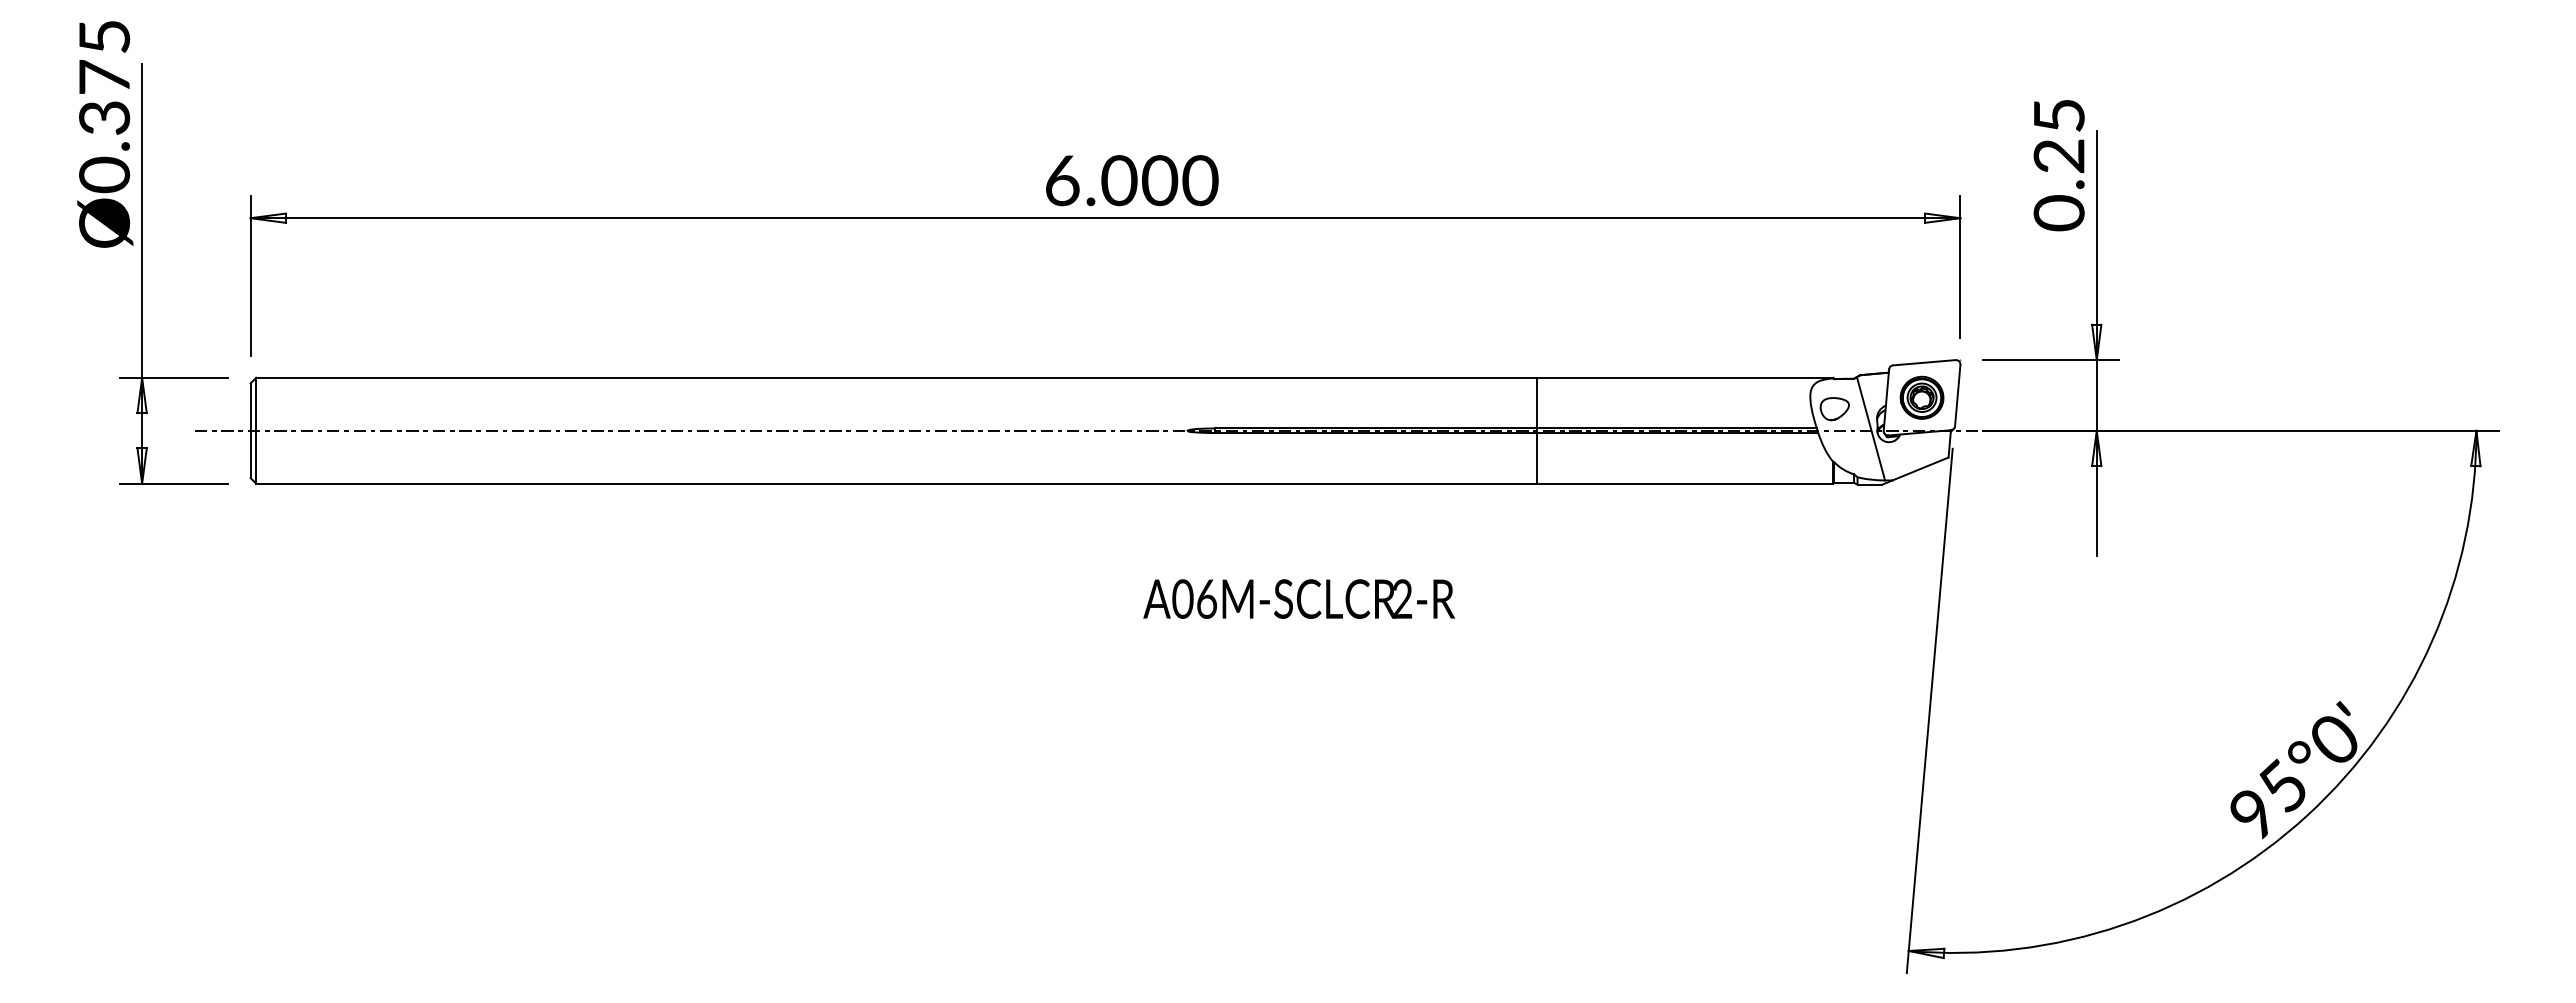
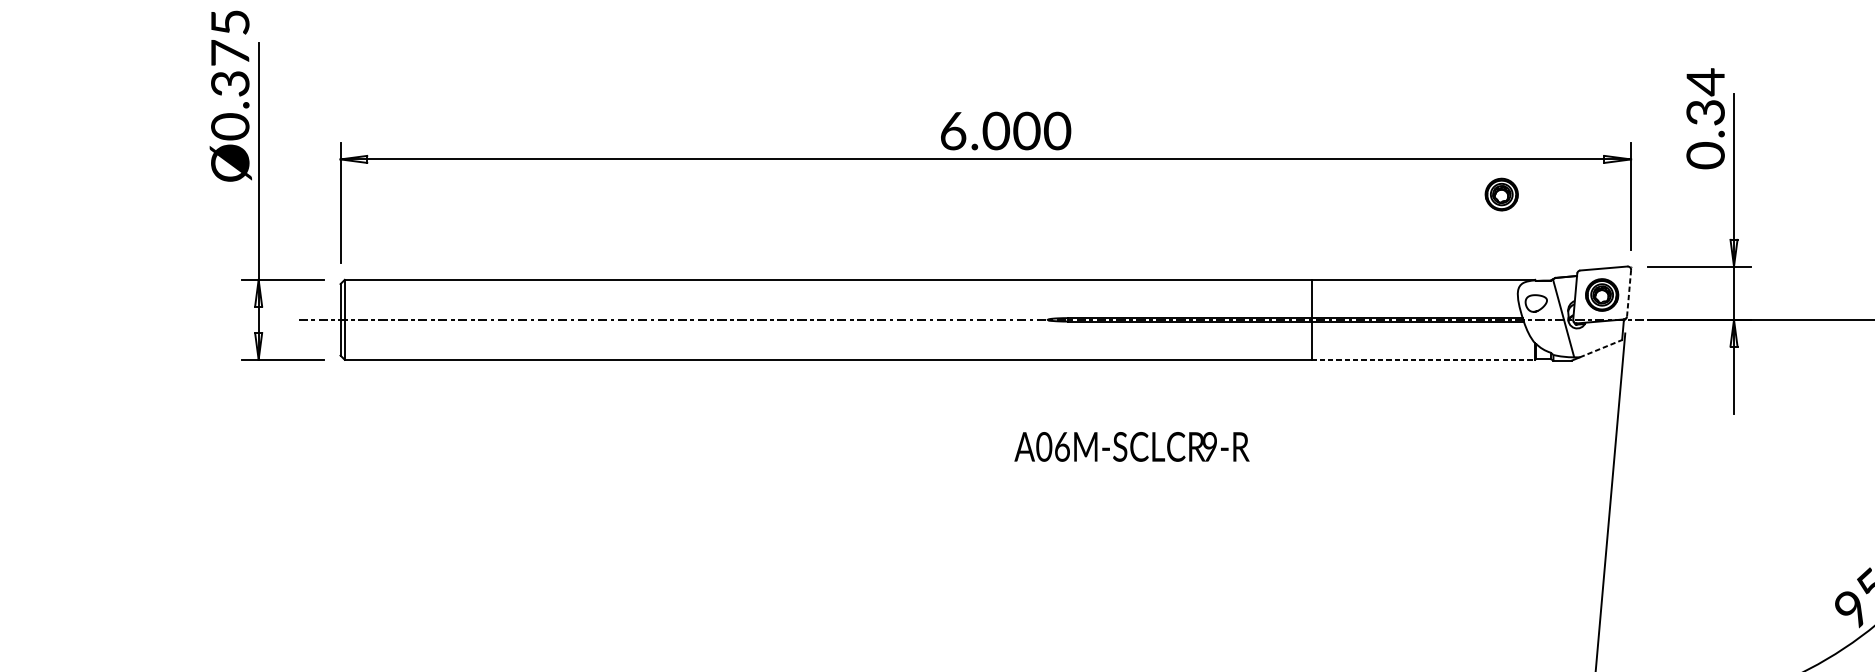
text: (2059, 135) -> (1705, 96), 0.25 -> 0.34
part: (1788, 264) -> (1501, 194), added
line: (1957, 395) -> (1628, 293), solid -> dashed
line: (1920, 468) -> (1600, 348), solid -> dashed
line: (1685, 483) -> (1423, 359), solid -> dashed
text: (1402, 598) -> (1209, 446), 2-R -> 9-R

